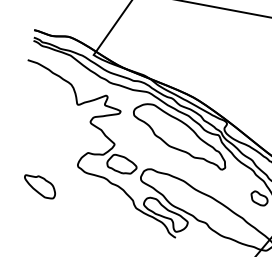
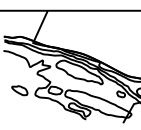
part: (39, 186) -> (19, 90), moved

